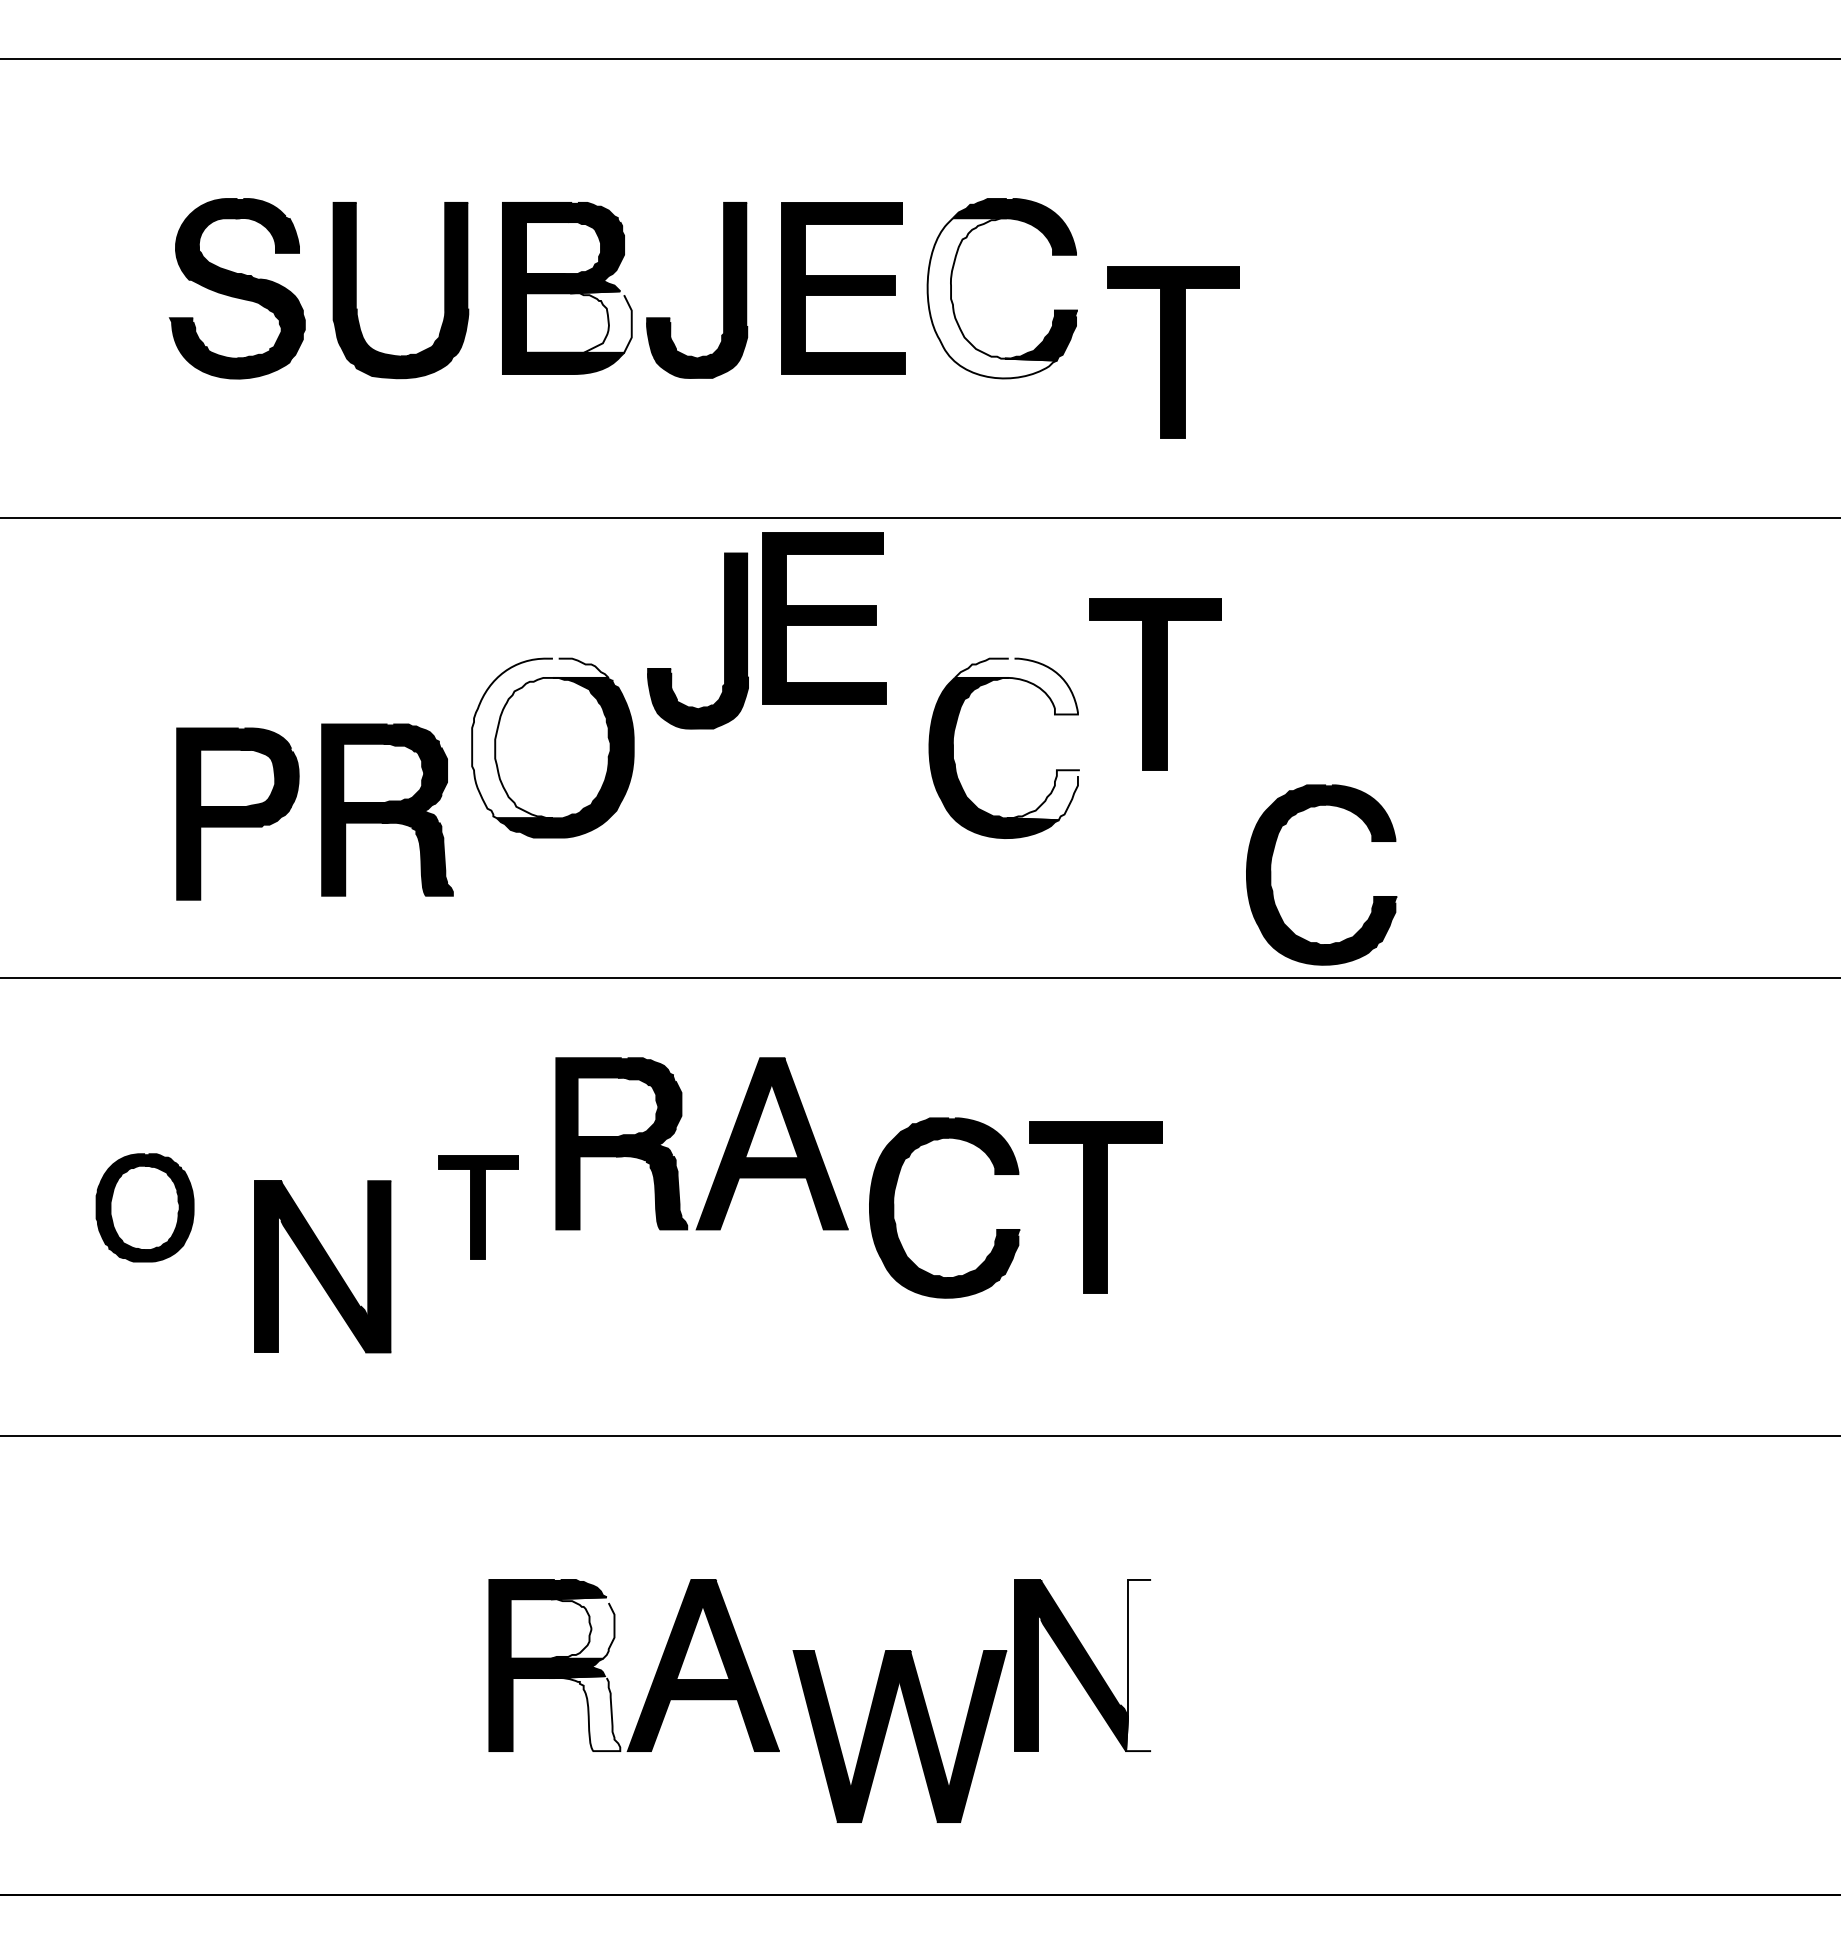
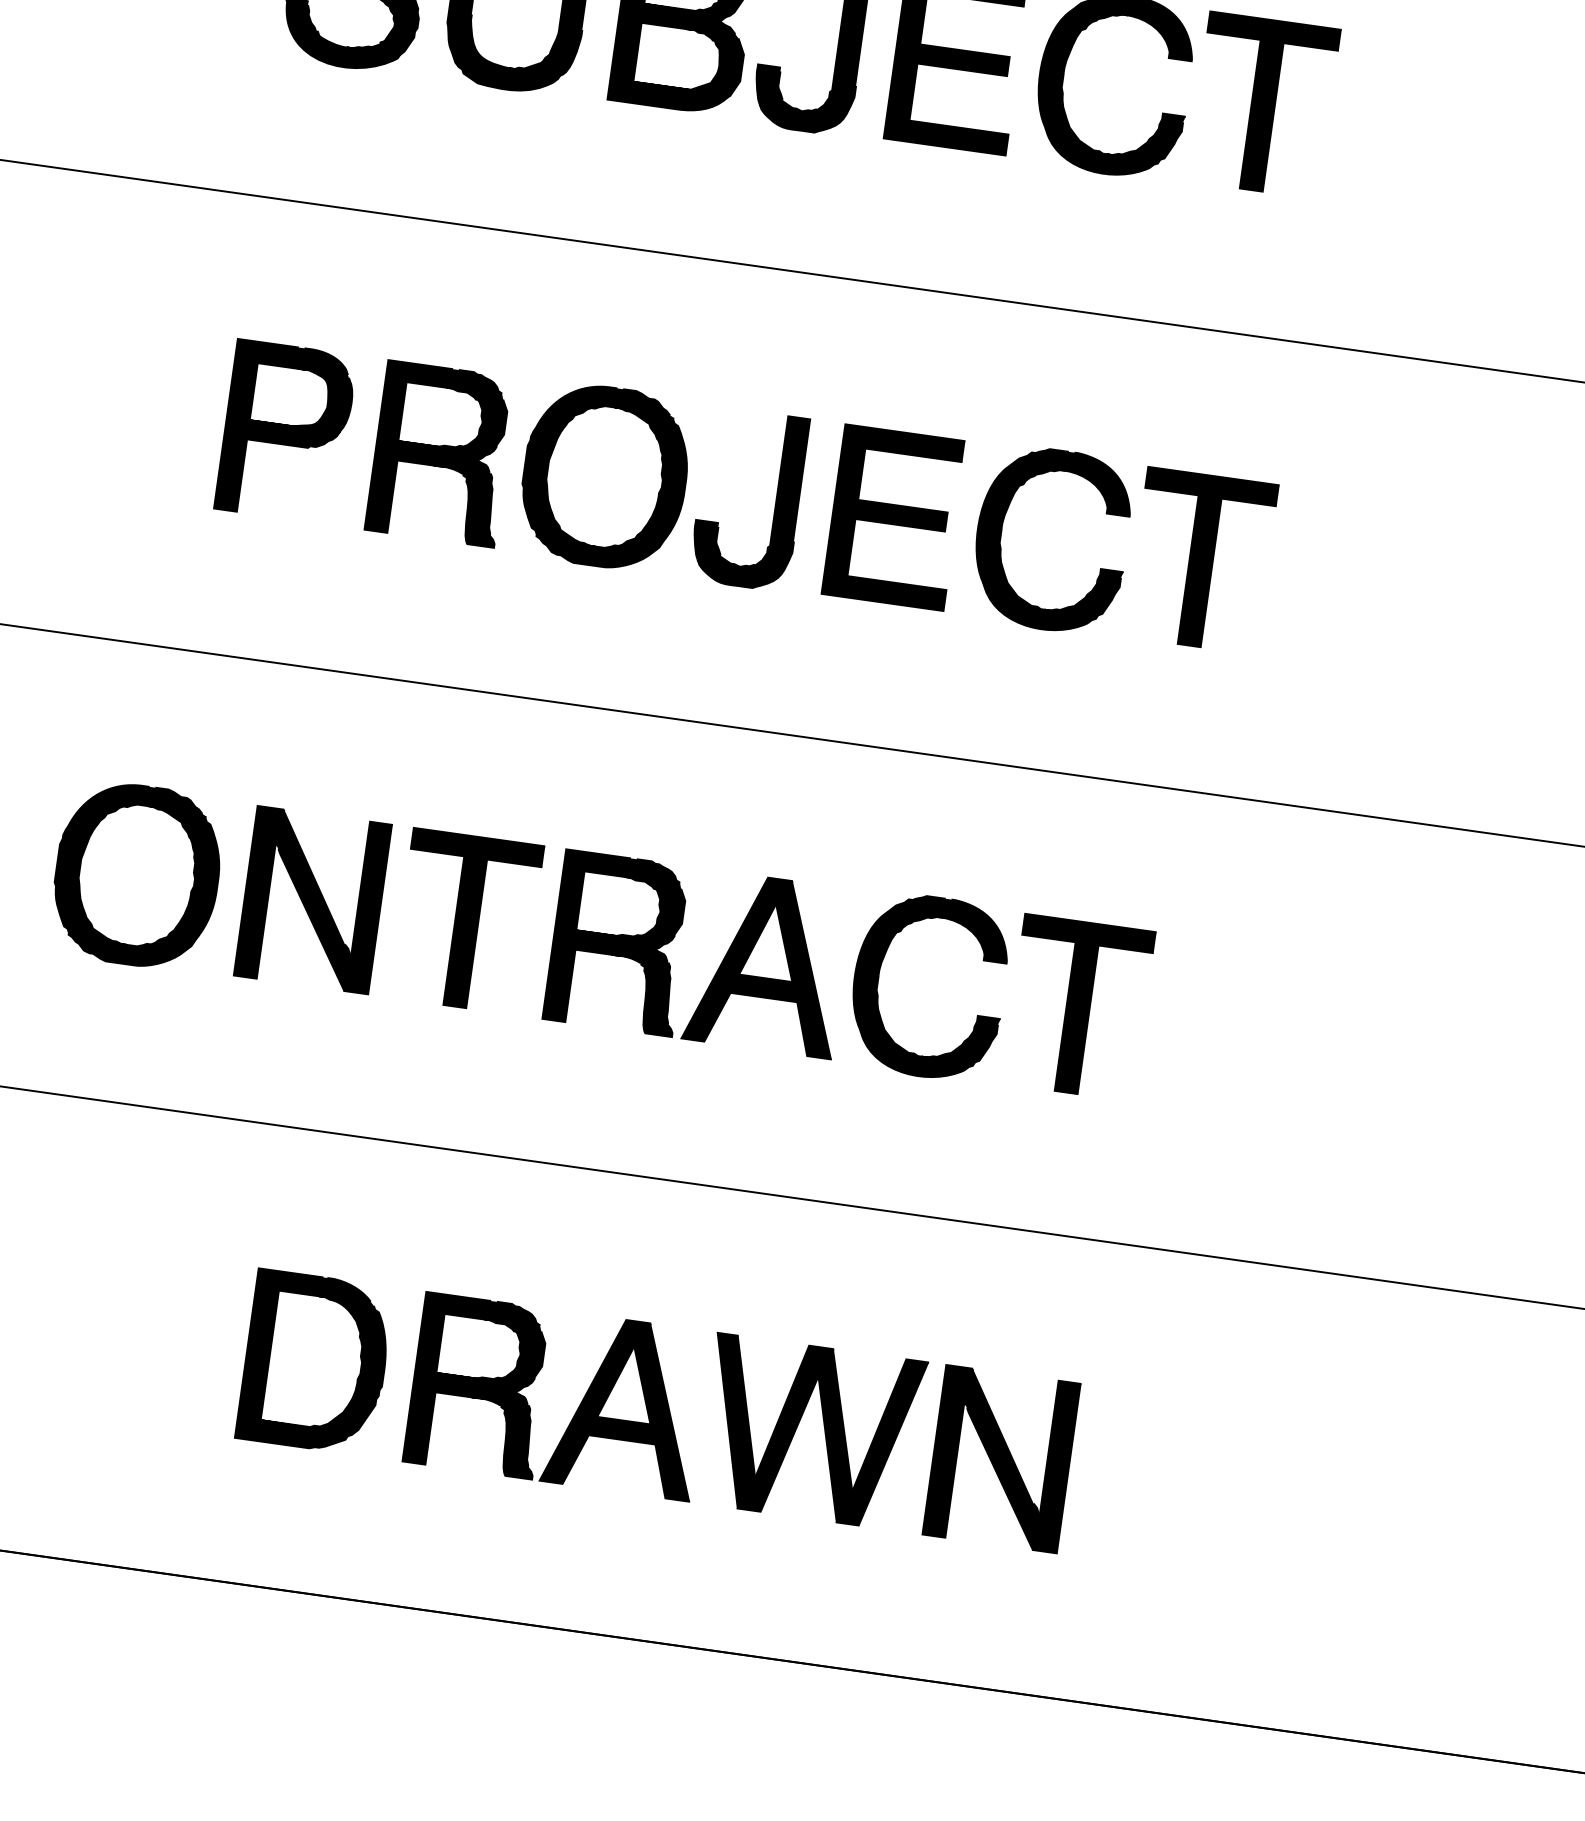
fill: (991, 298) -> (1101, 92), added
fill: (578, 321) -> (689, 58), added
part: (1173, 352) -> (1263, 105), moved
part: (824, 618) -> (894, 518), moved
part: (724, 640) -> (775, 502), moved
part: (1155, 684) -> (1201, 561), moved
fill: (1015, 686) -> (1071, 480), added
fill: (540, 738) -> (594, 465), added
fill: (1042, 795) -> (1083, 592), added
part: (387, 809) -> (441, 453), moved
part: (237, 813) -> (285, 431), moved
part: (1271, 874) -> (1298, 702), removed
part: (724, 1151) -> (719, 965), moved
part: (144, 1207) -> (136, 875), size x1.67
part: (478, 1207) -> (467, 921), size x1.67
part: (322, 1266) -> (312, 899), moved
fill: (562, 1627) -> (492, 1349), added
part: (389, 1665) -> (315, 1362), added
fill: (1138, 1665) -> (1057, 1466), added
fill: (584, 1713) -> (501, 1437), added
part: (886, 1732) -> (798, 1426), moved

